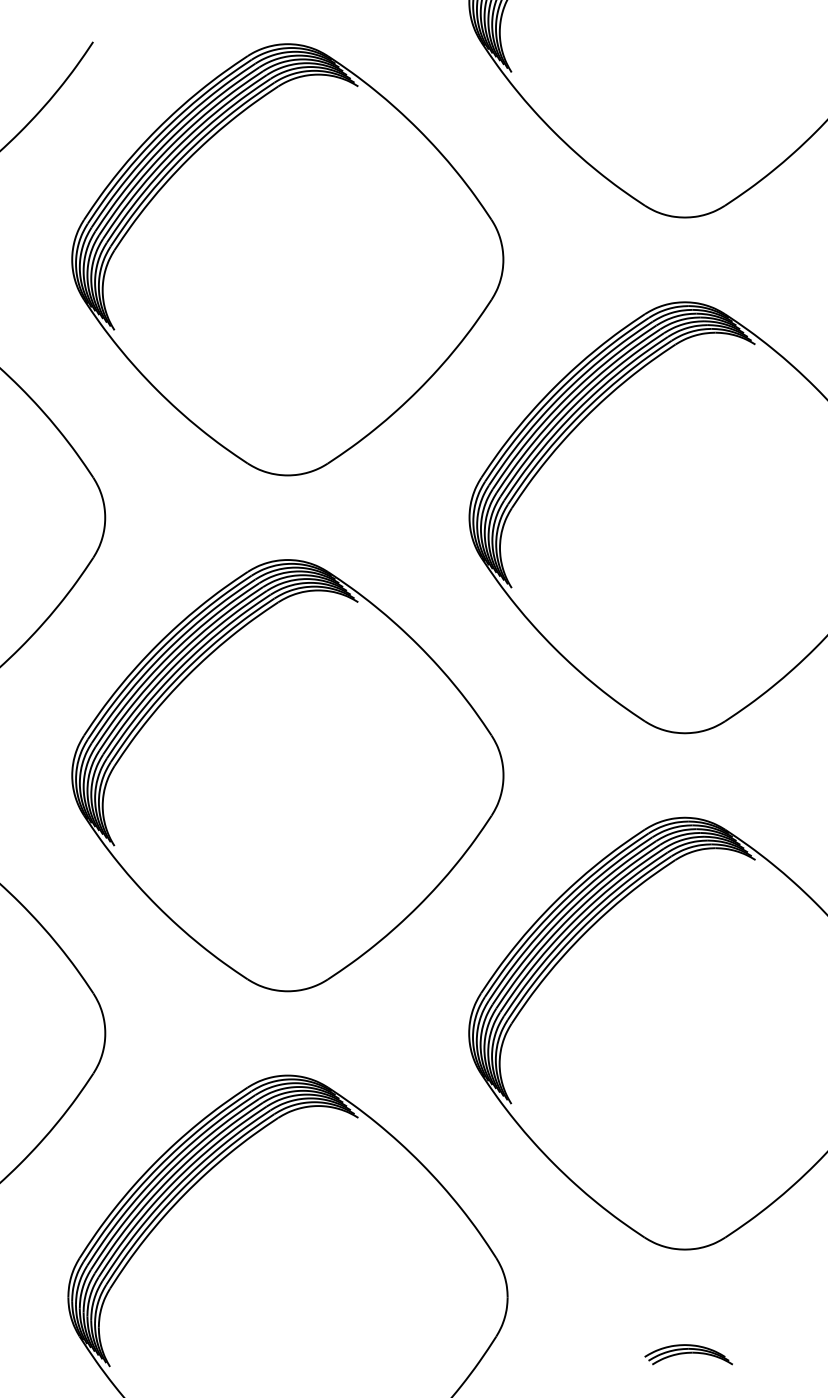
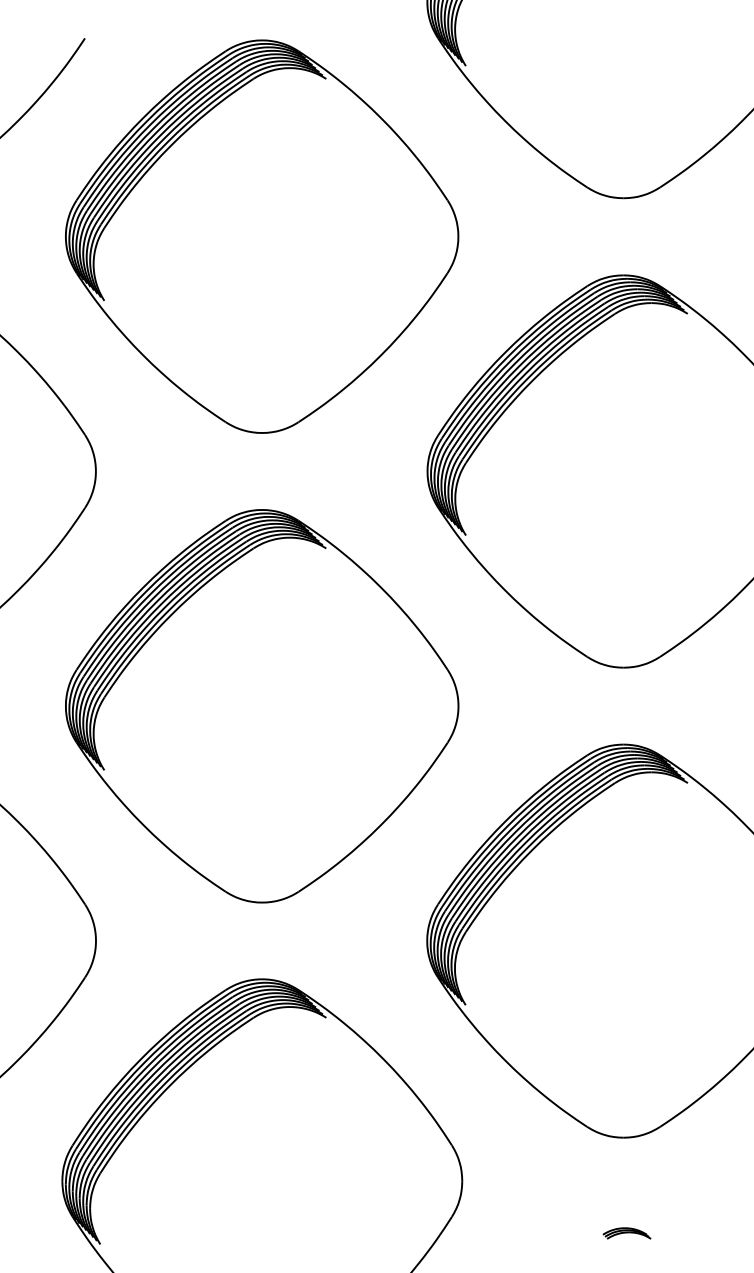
part: (688, 1354) -> (626, 1233), size x0.6

